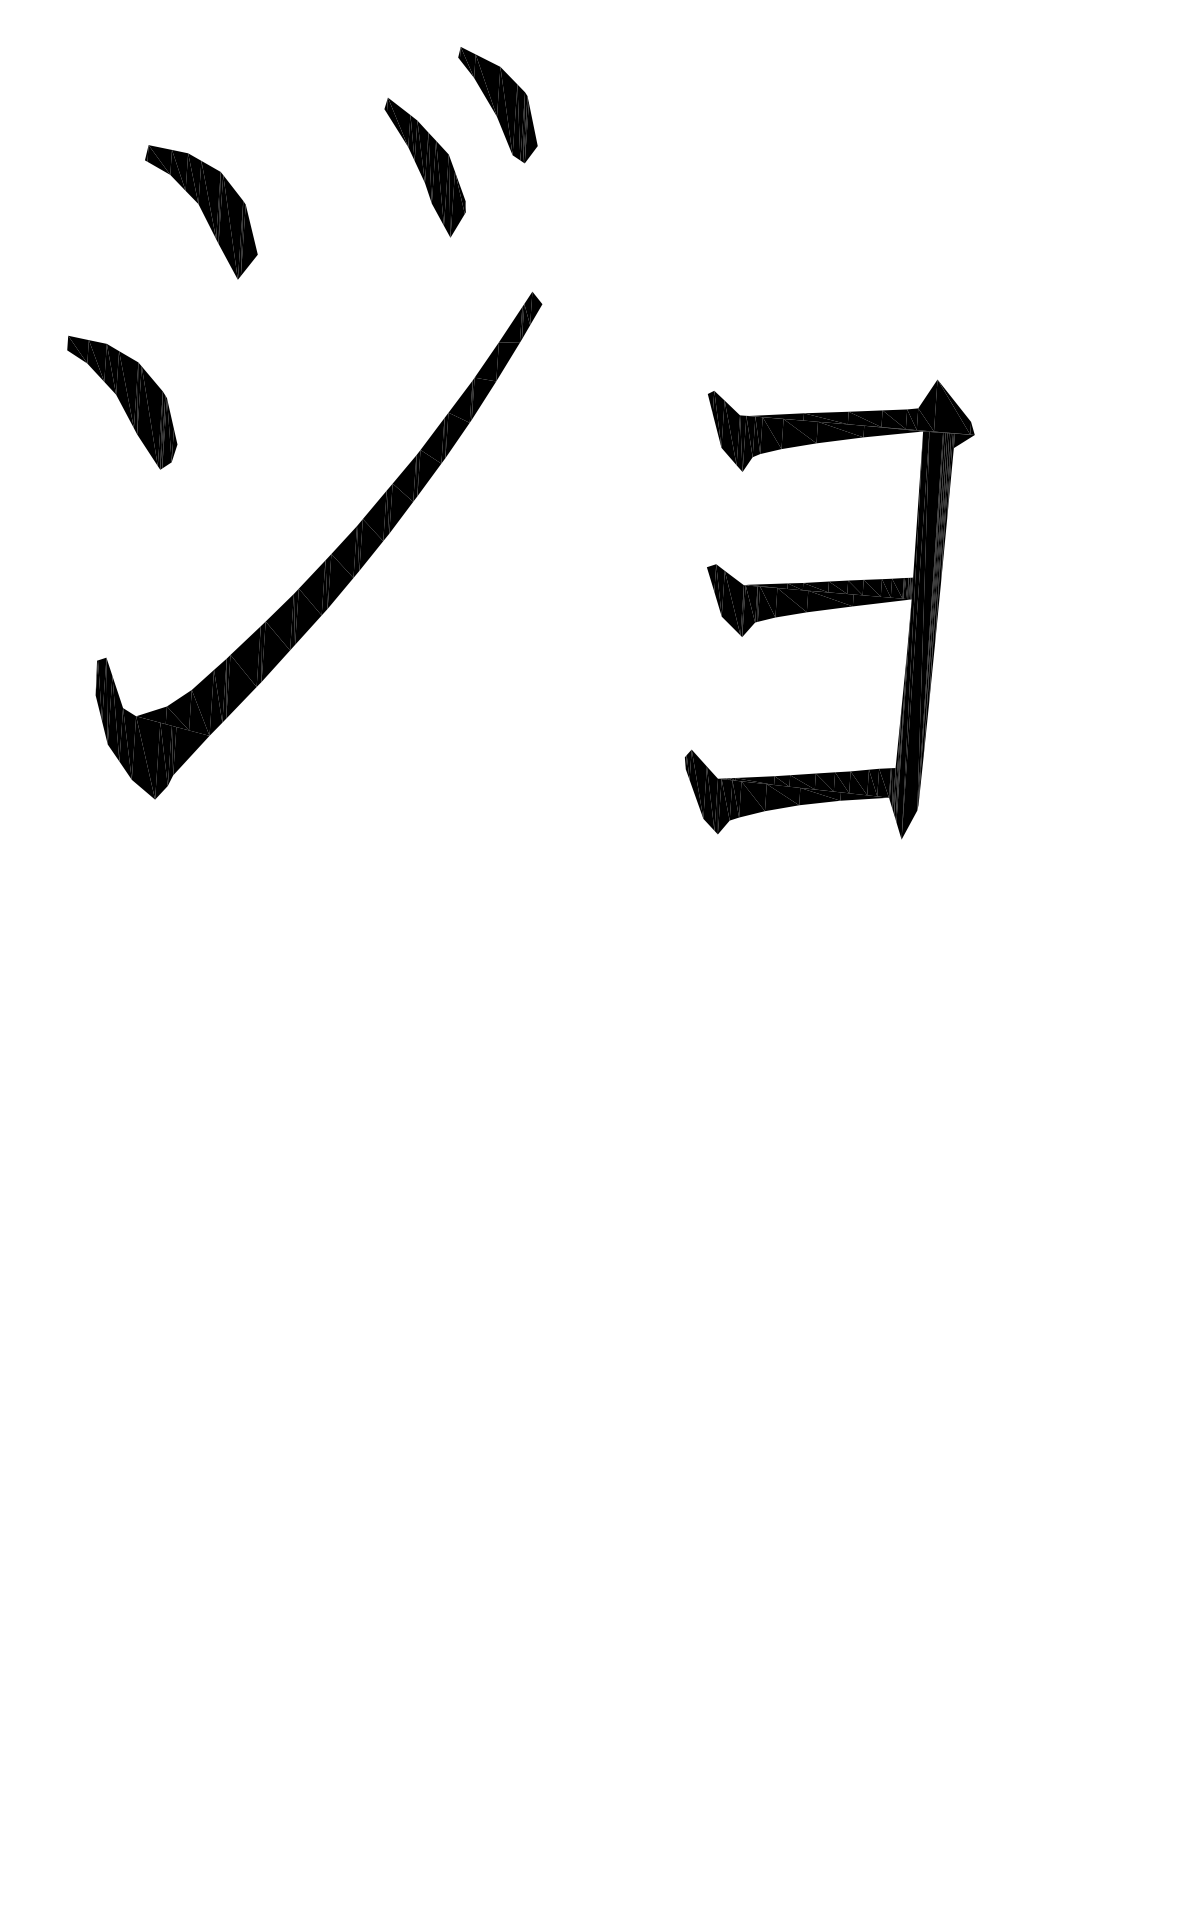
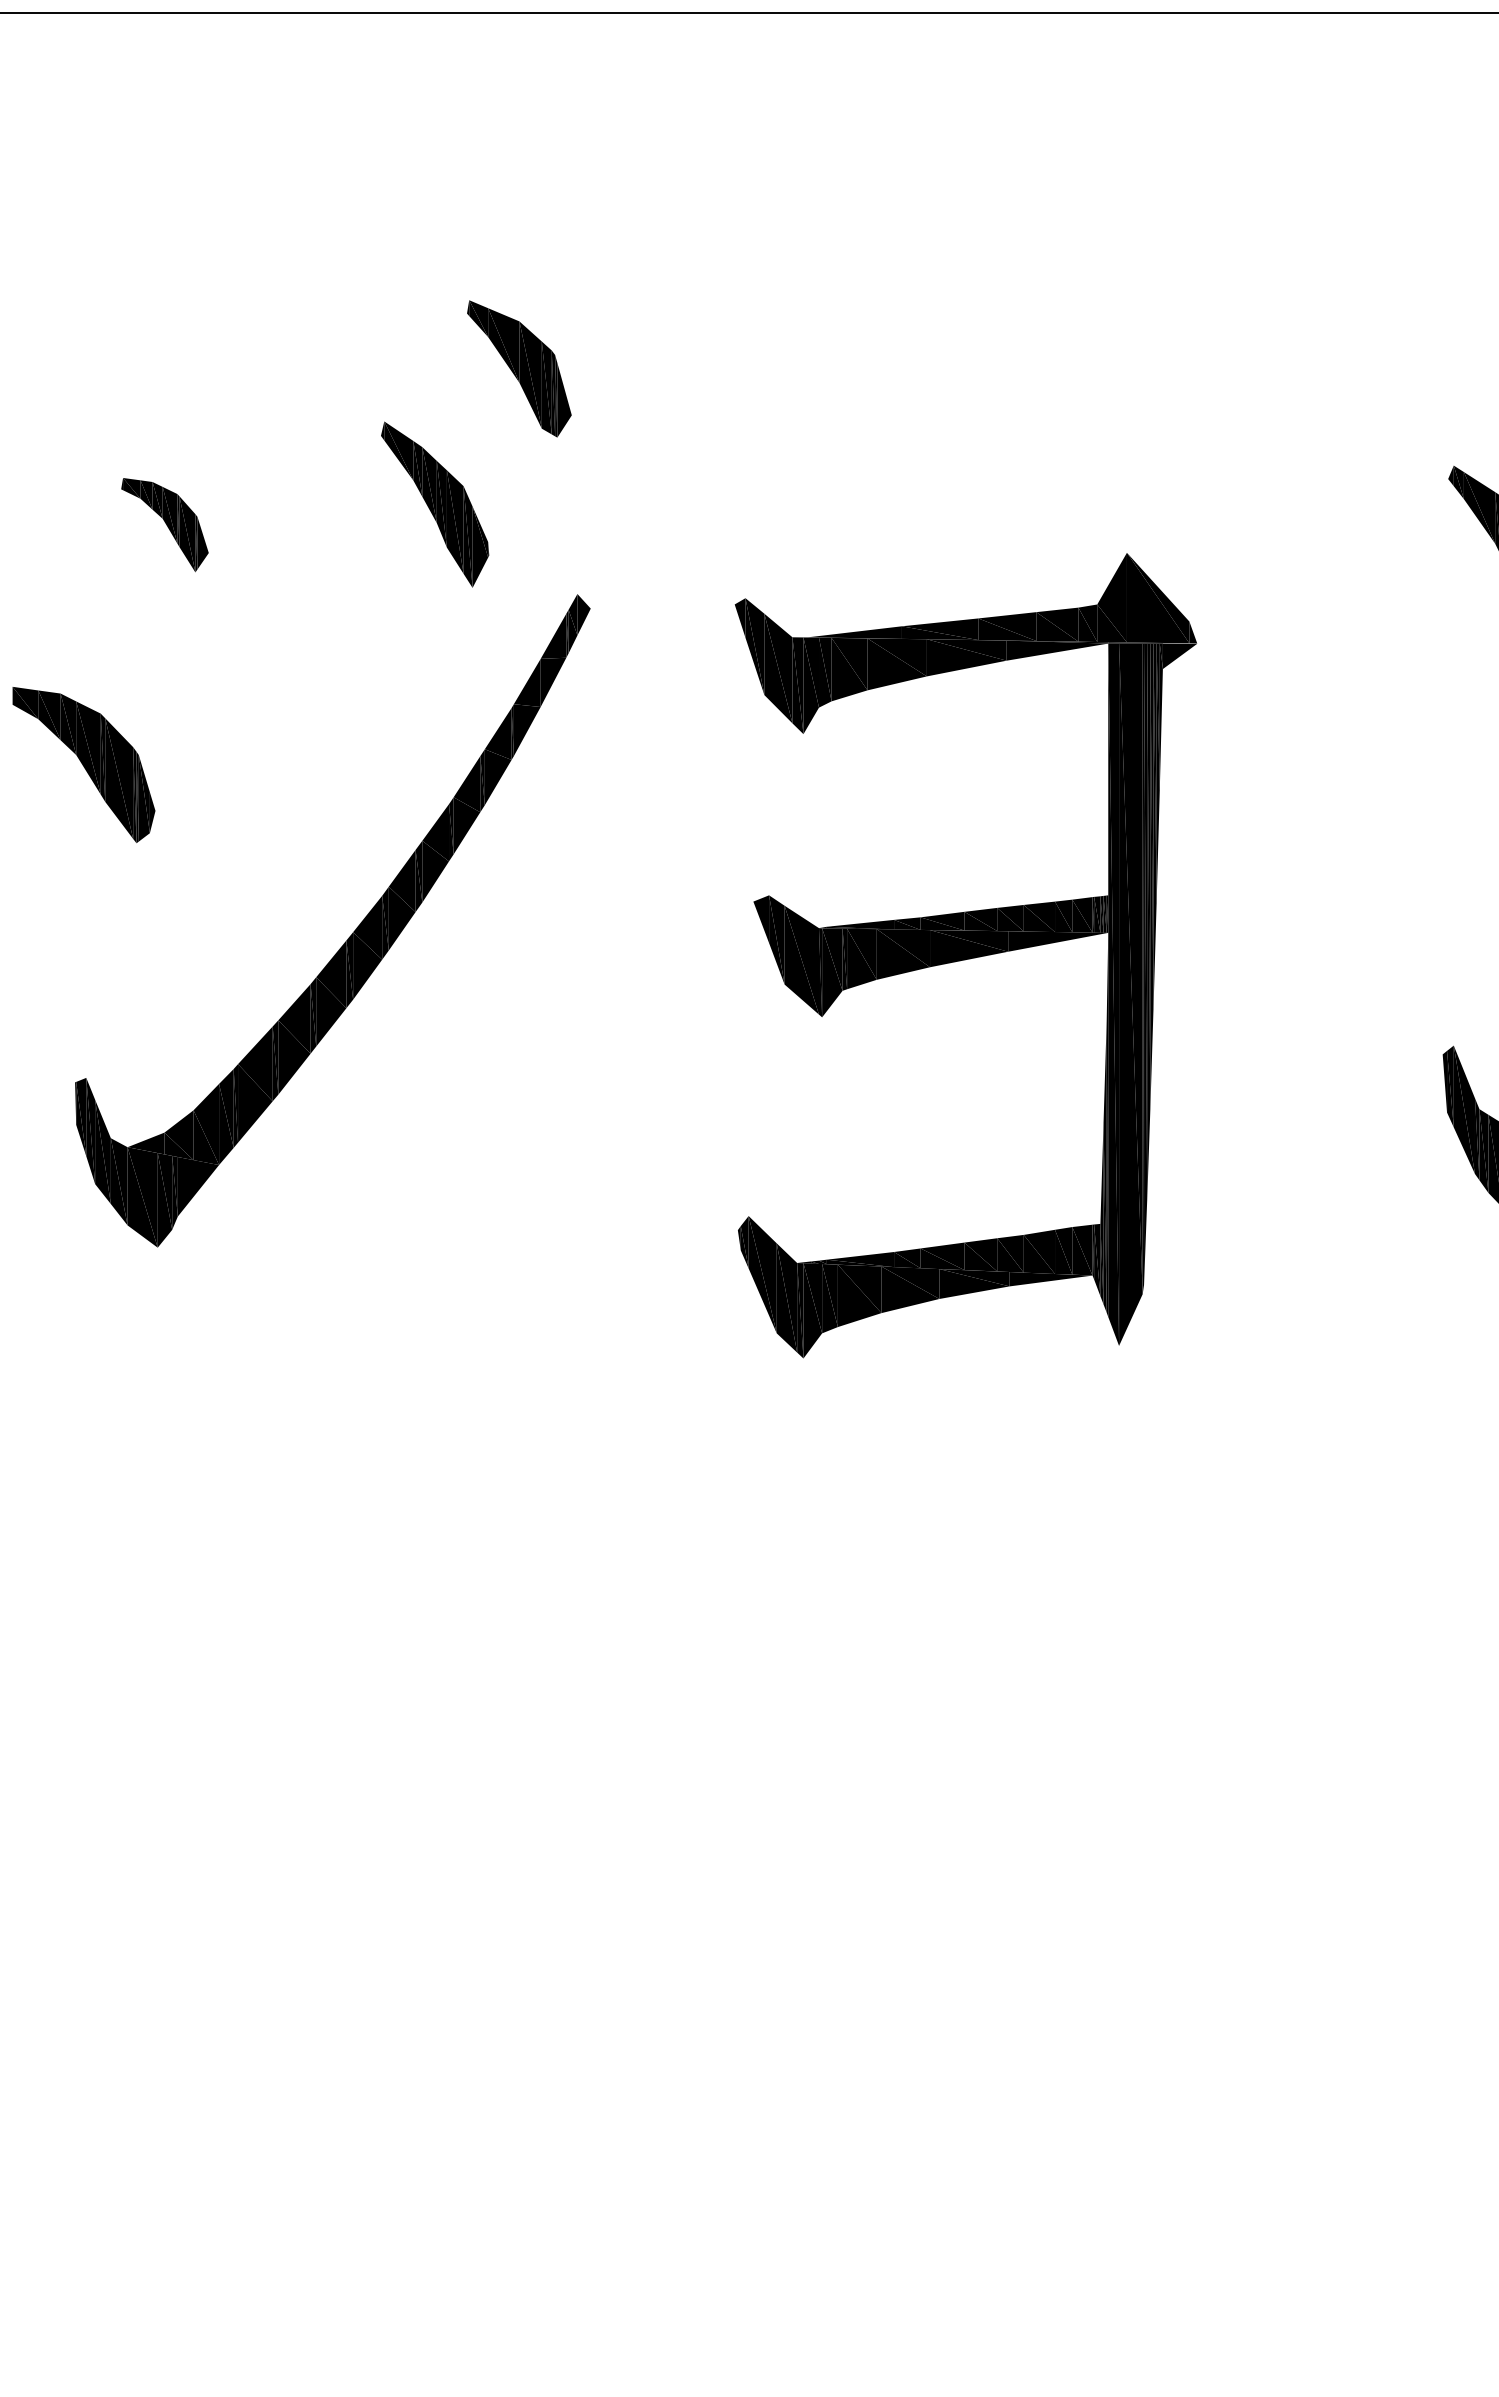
part: (424, 167) -> (435, 504), moved
part: (200, 212) -> (164, 524), size x0.6
part: (827, 606) -> (965, 955), size x1.4

